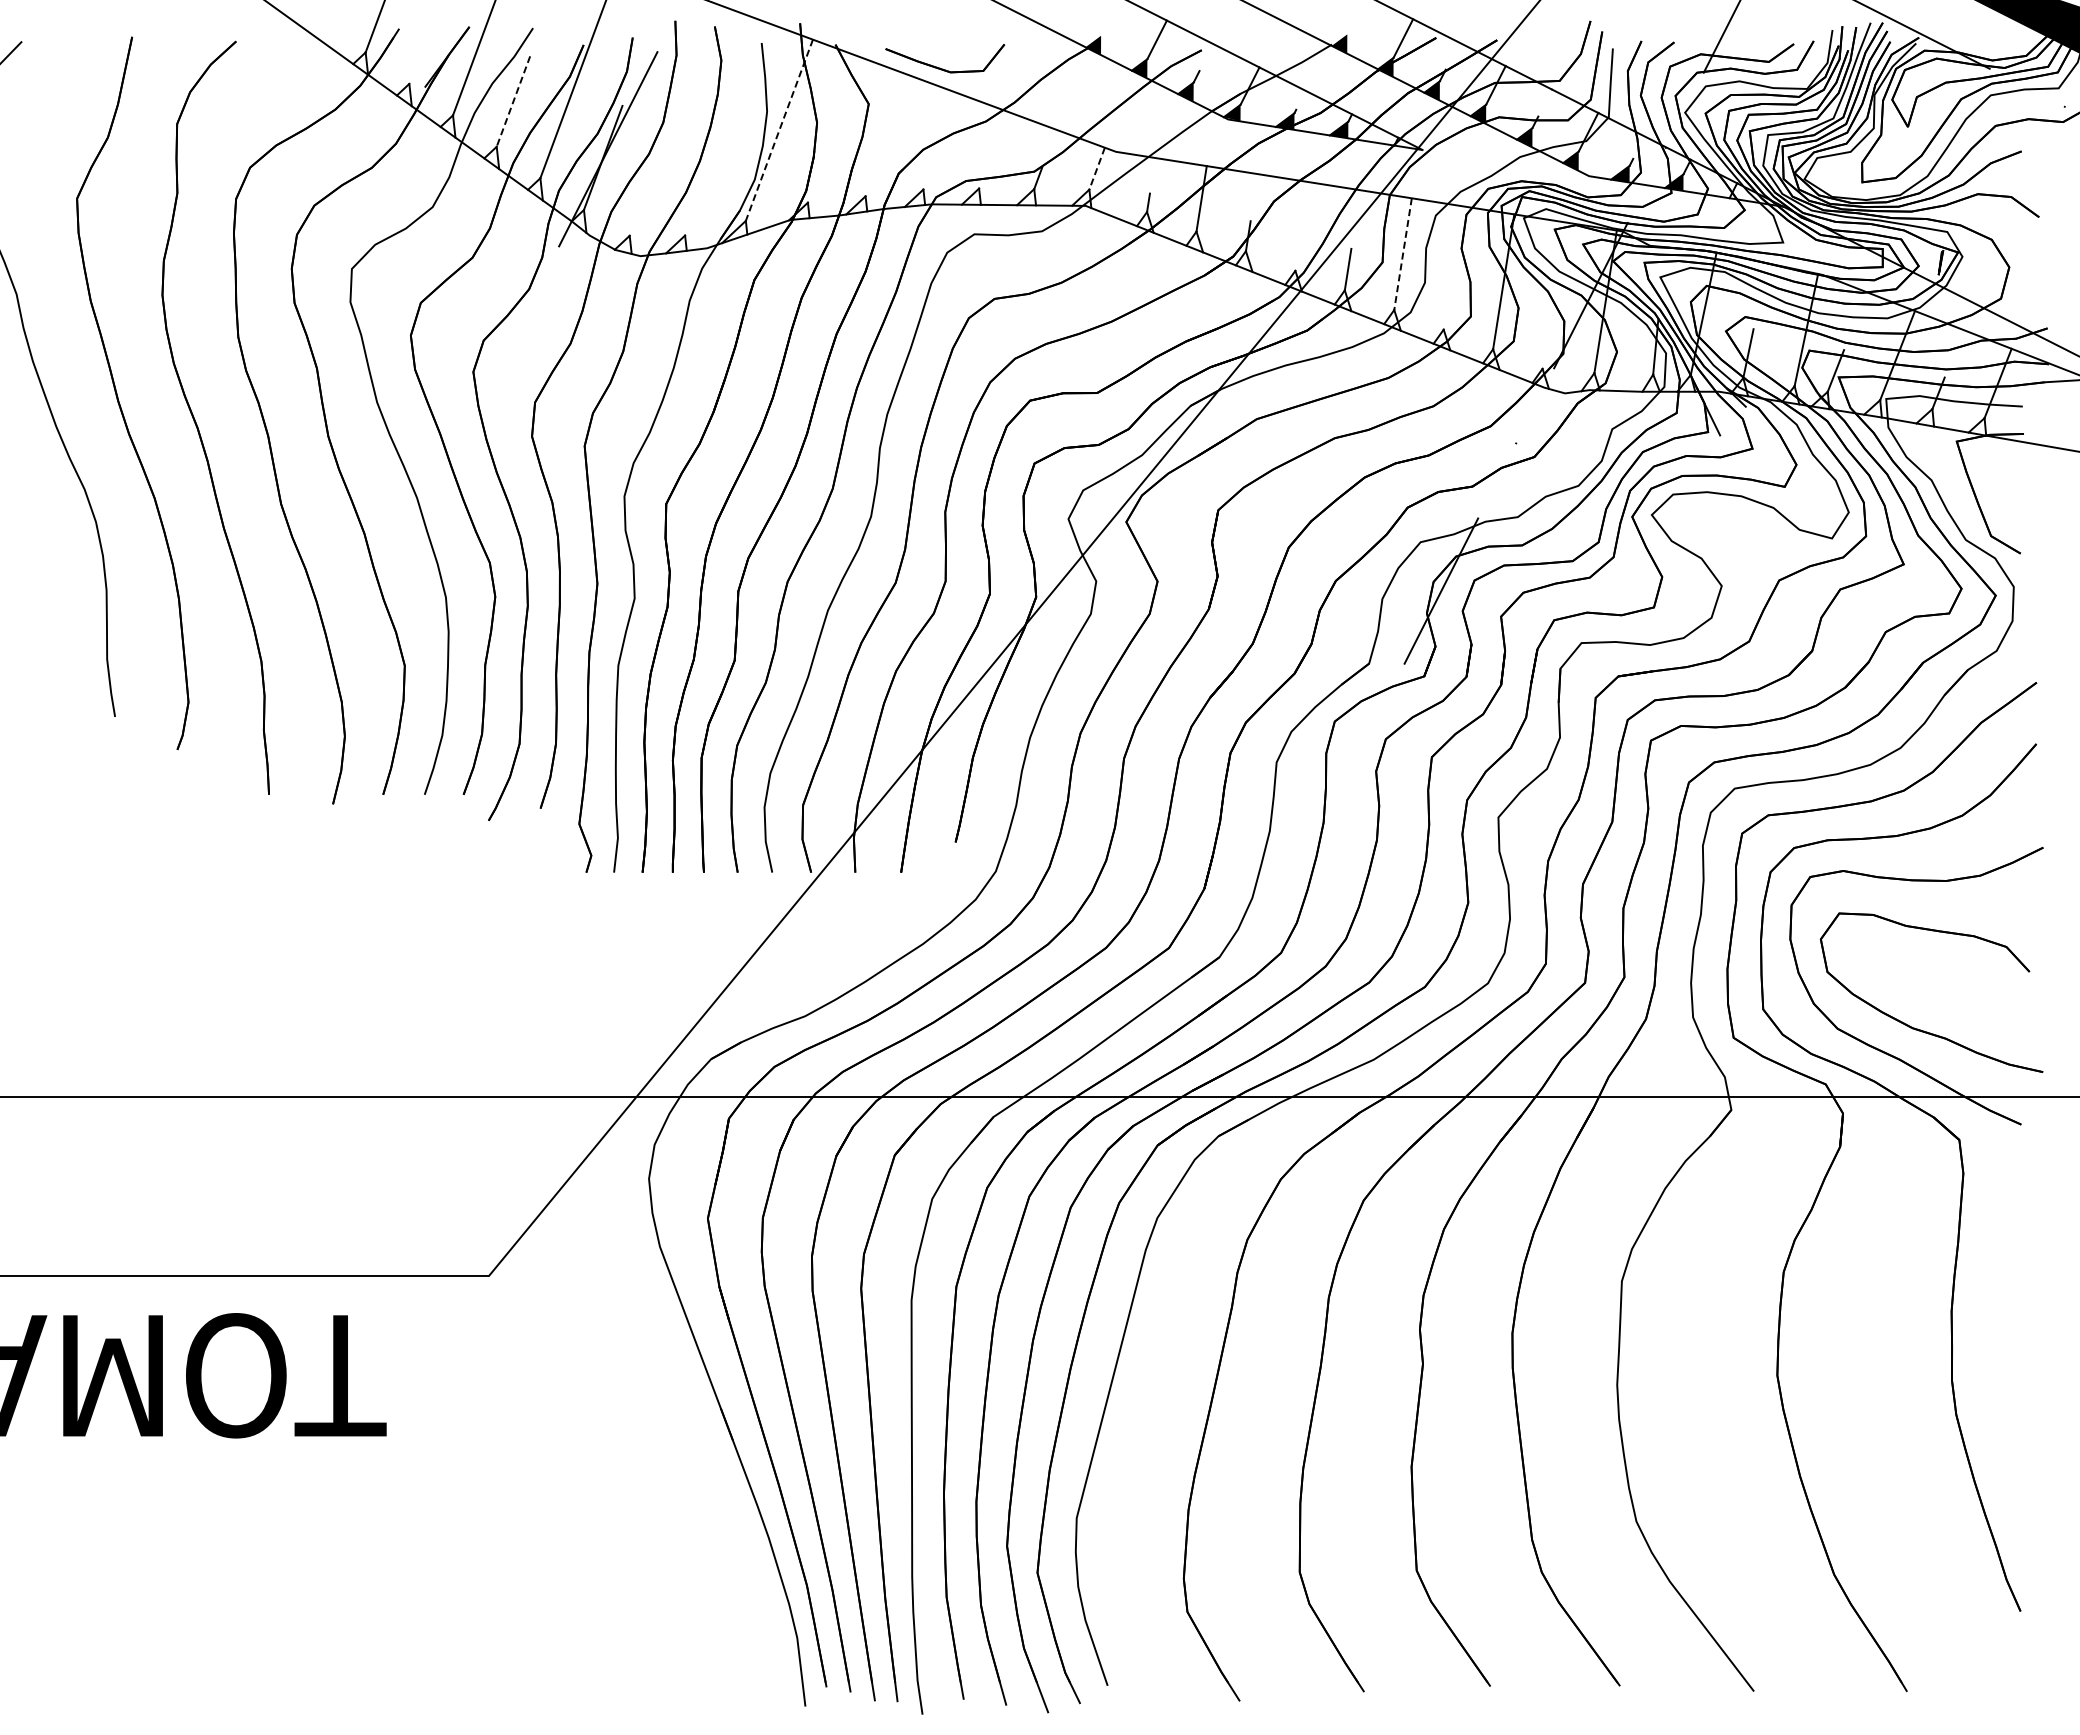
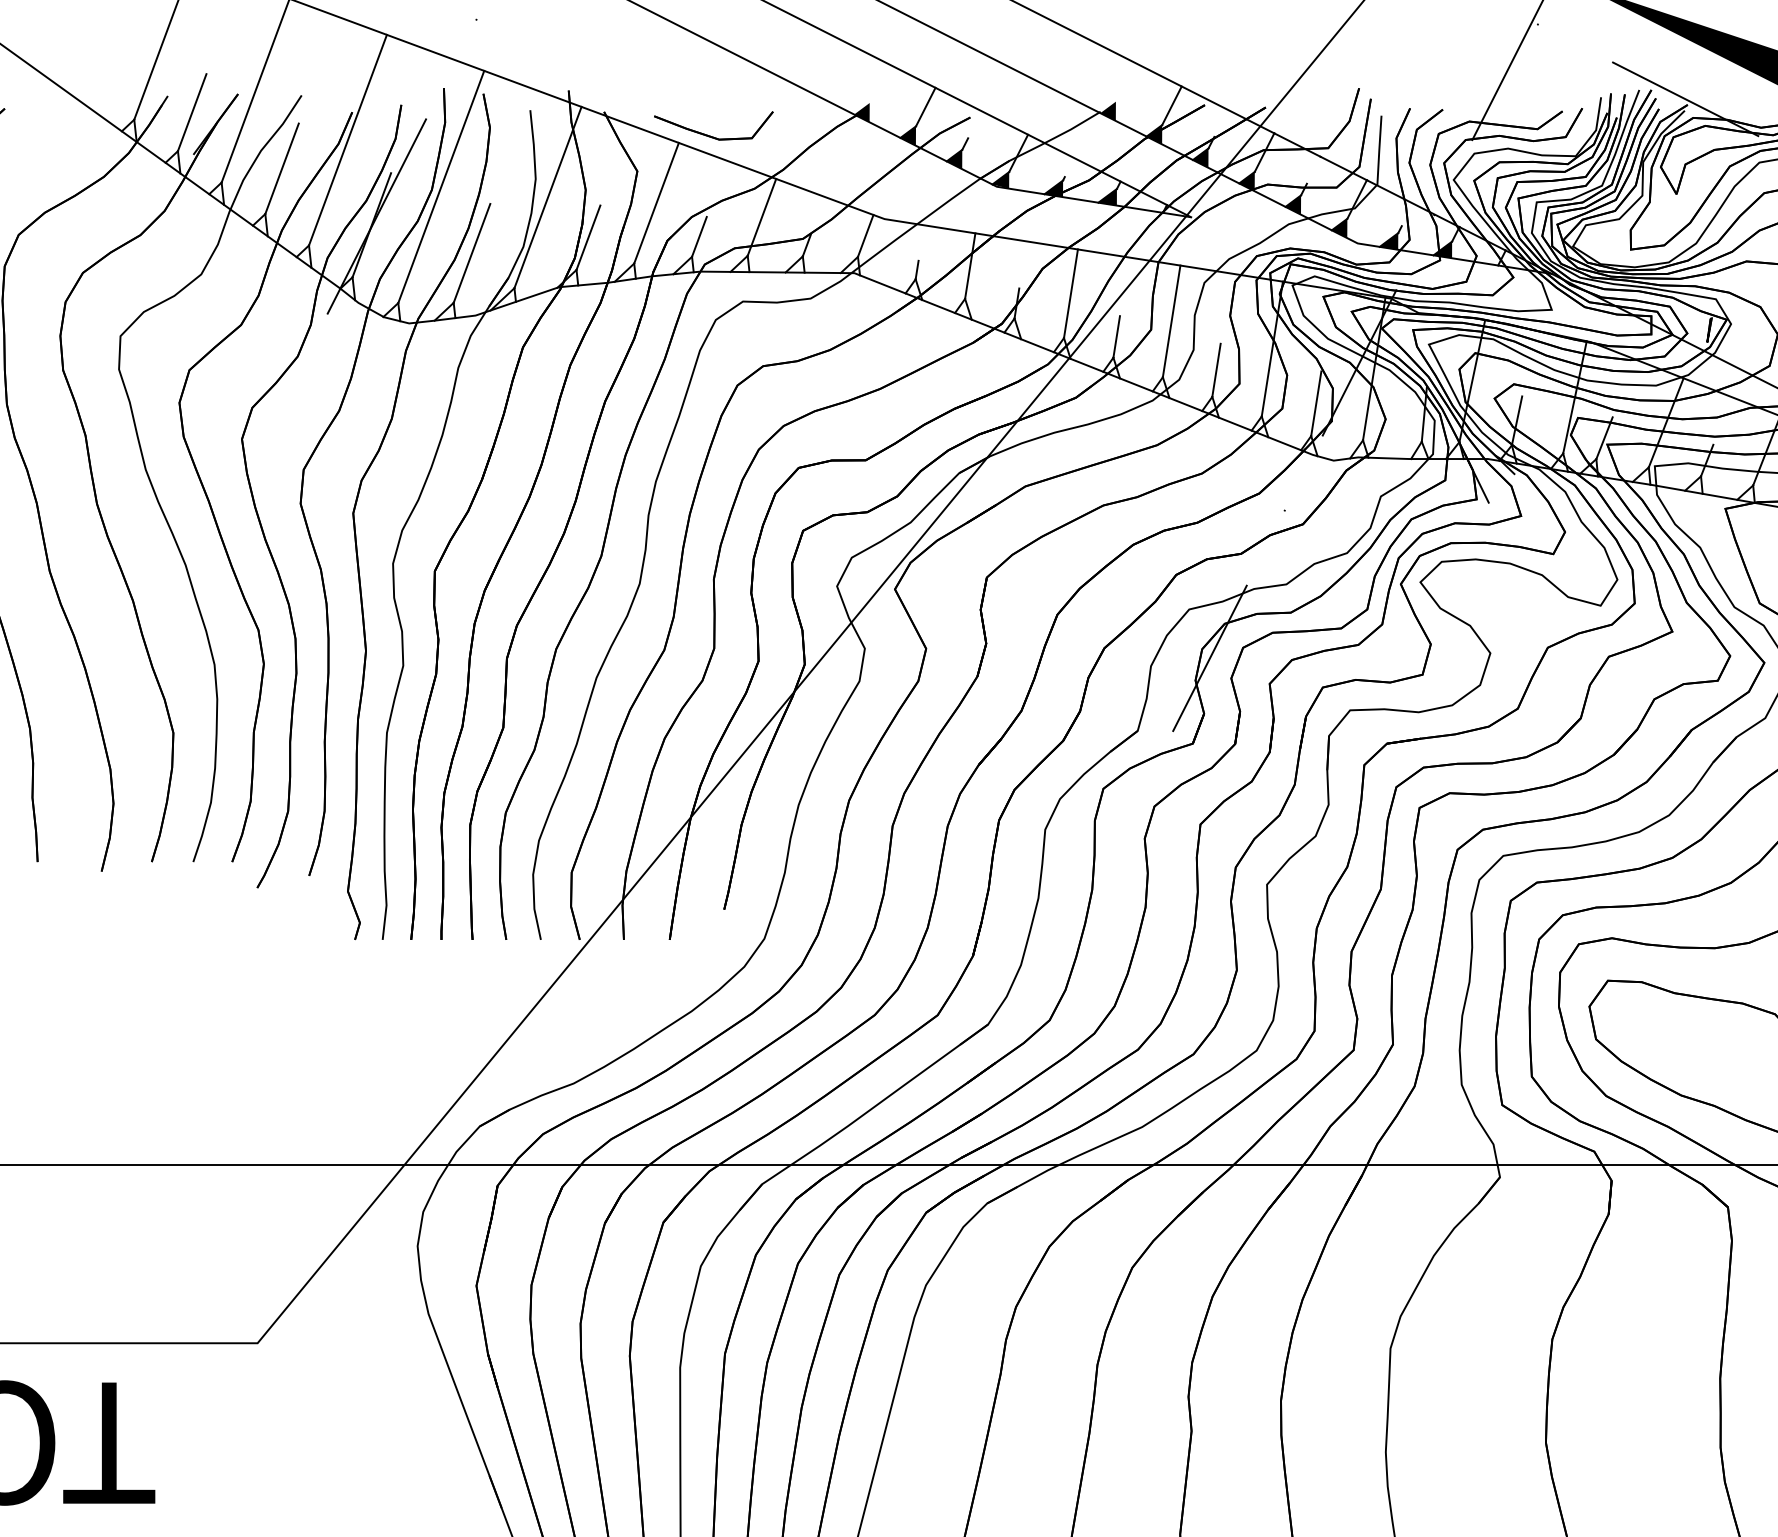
line: (423, 44) -> (192, 111), added
line: (513, 102) -> (282, 169), dashed -> solid
line: (672, 119) -> (441, 186), added
line: (779, 130) -> (548, 197), dashed -> solid
line: (887, 135) -> (656, 202), added
line: (993, 149) -> (762, 216), added
line: (930, 169) -> (699, 236), added
line: (1096, 169) -> (865, 236), dashed -> solid
line: (819, 170) -> (588, 237), added
line: (703, 185) -> (472, 252), added
line: (1302, 226) -> (1071, 293), added
line: (1403, 254) -> (1172, 321), dashed -> solid
line: (1447, 302) -> (1216, 369), added
line: (1547, 336) -> (1316, 403), added

